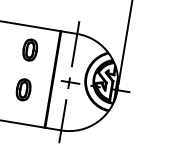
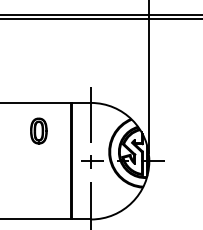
part: (23, 89) -> (38, 178), removed

